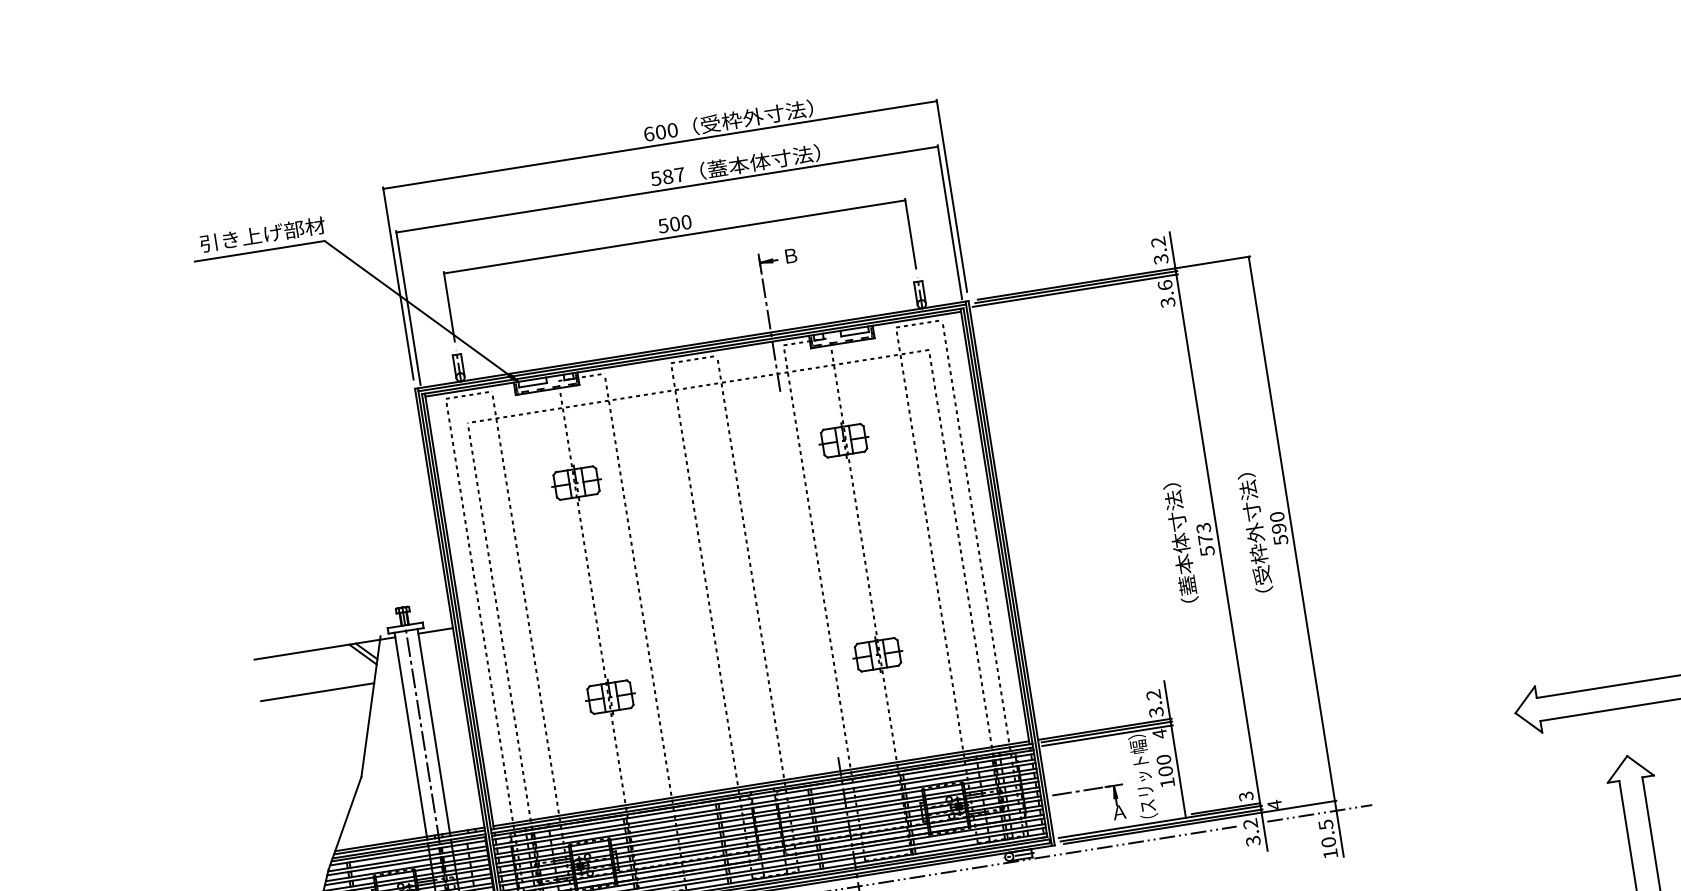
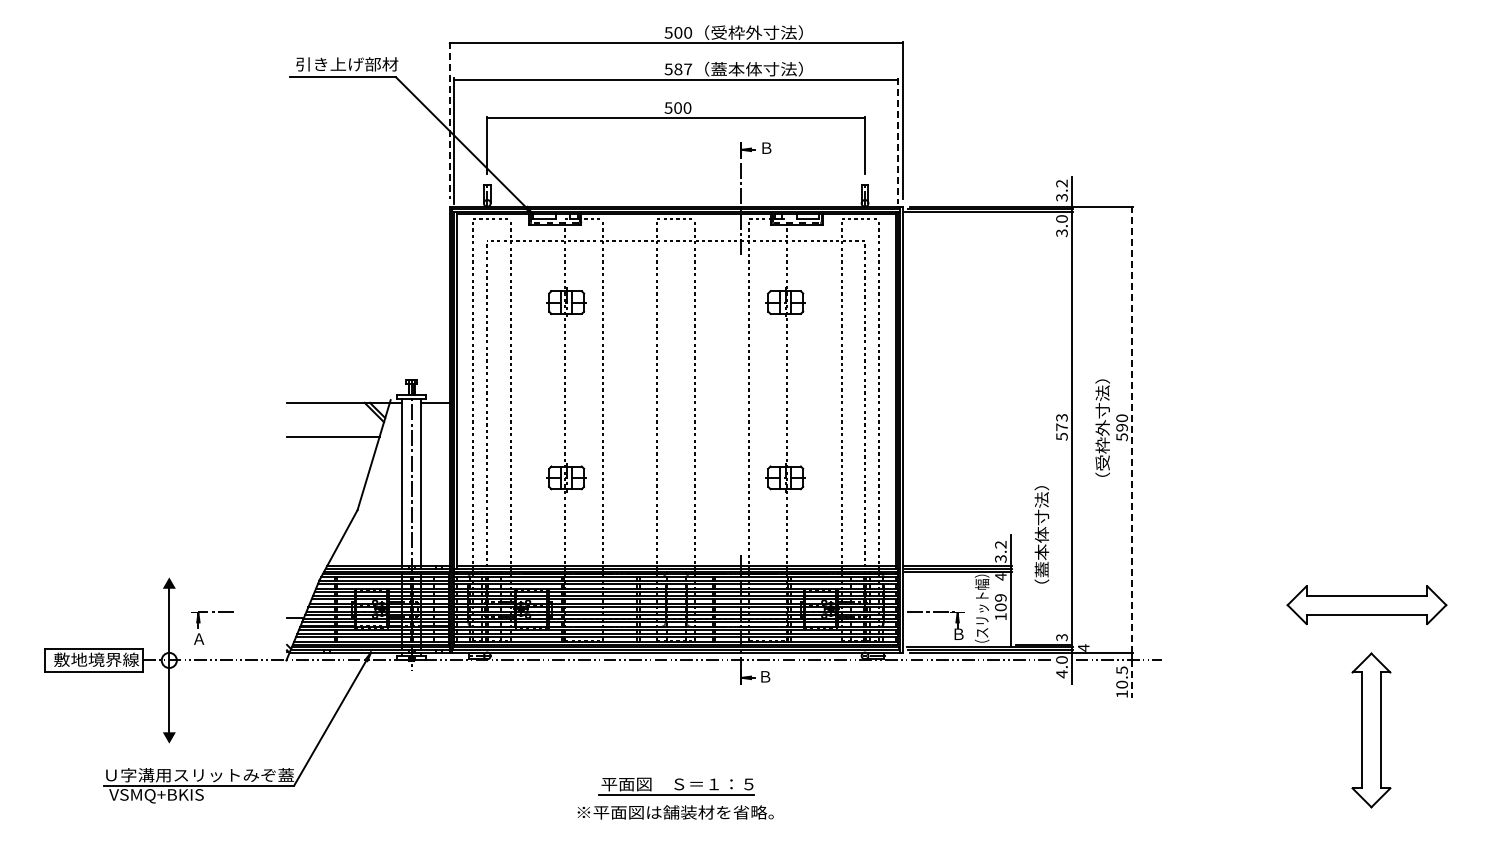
text: (648, 133) -> (668, 32), 600 -> 500
line: (949, 222) -> (897, 141), solid -> dashed
line: (398, 283) -> (449, 120), solid -> dashed
text: (1164, 284) -> (1061, 218), 3.6 -> 3.0
line: (1292, 528) -> (1132, 429), solid -> dashed
text: (1180, 542) -> (1041, 534), moved
text: (1163, 759) -> (1000, 597), 100 -> 109
text: (1119, 811) -> (958, 633), Ａ -> Ｂ
text: (1251, 833) -> (1061, 667), 3.2 -> 4.0
line: (1340, 833) -> (1132, 679), solid -> dashed

